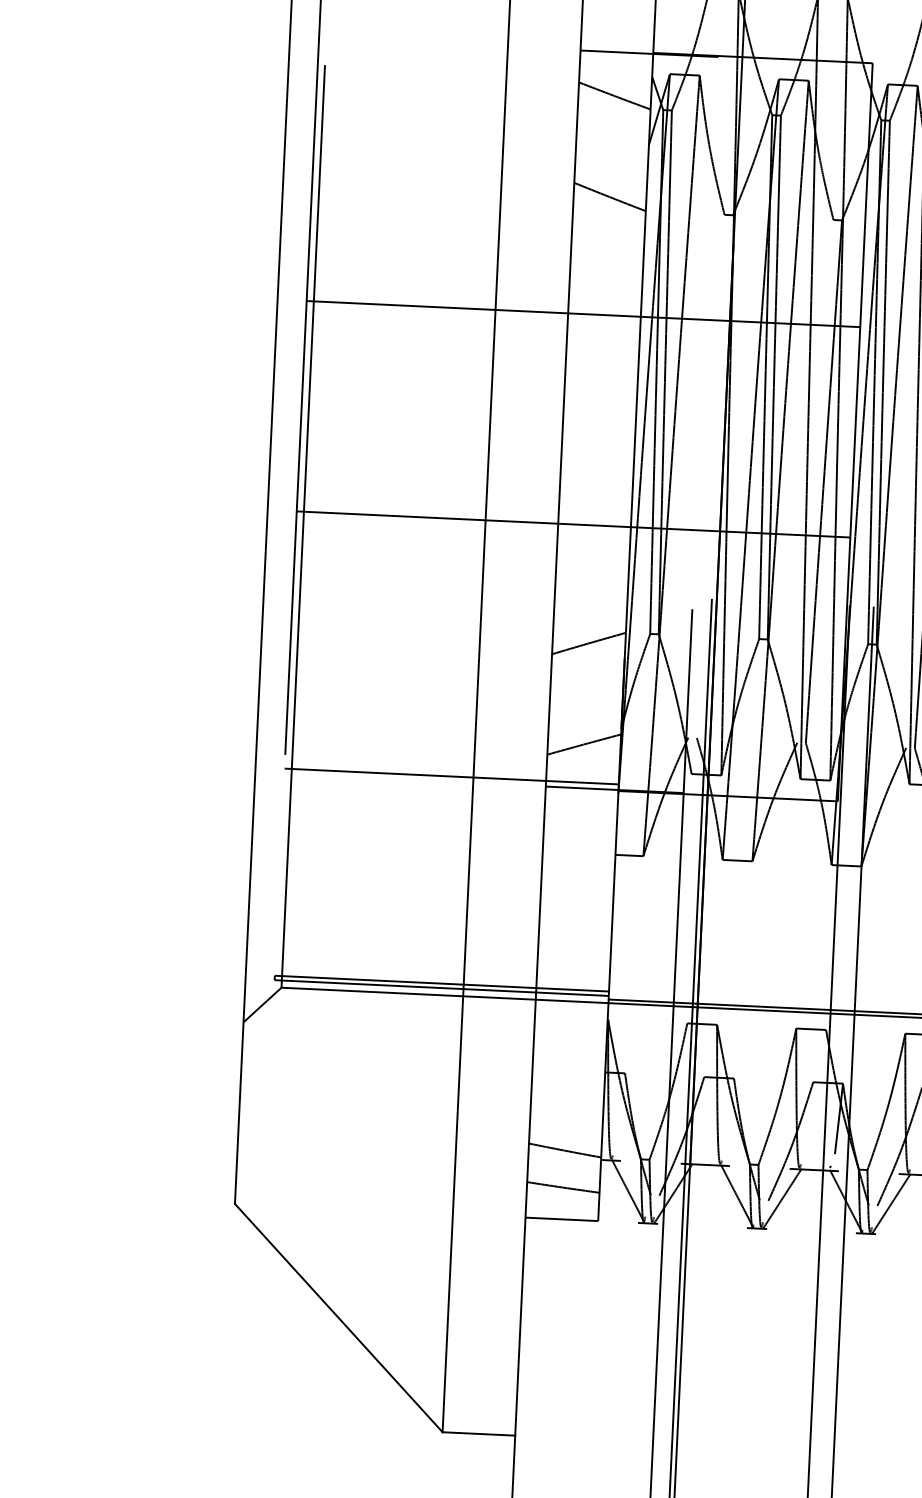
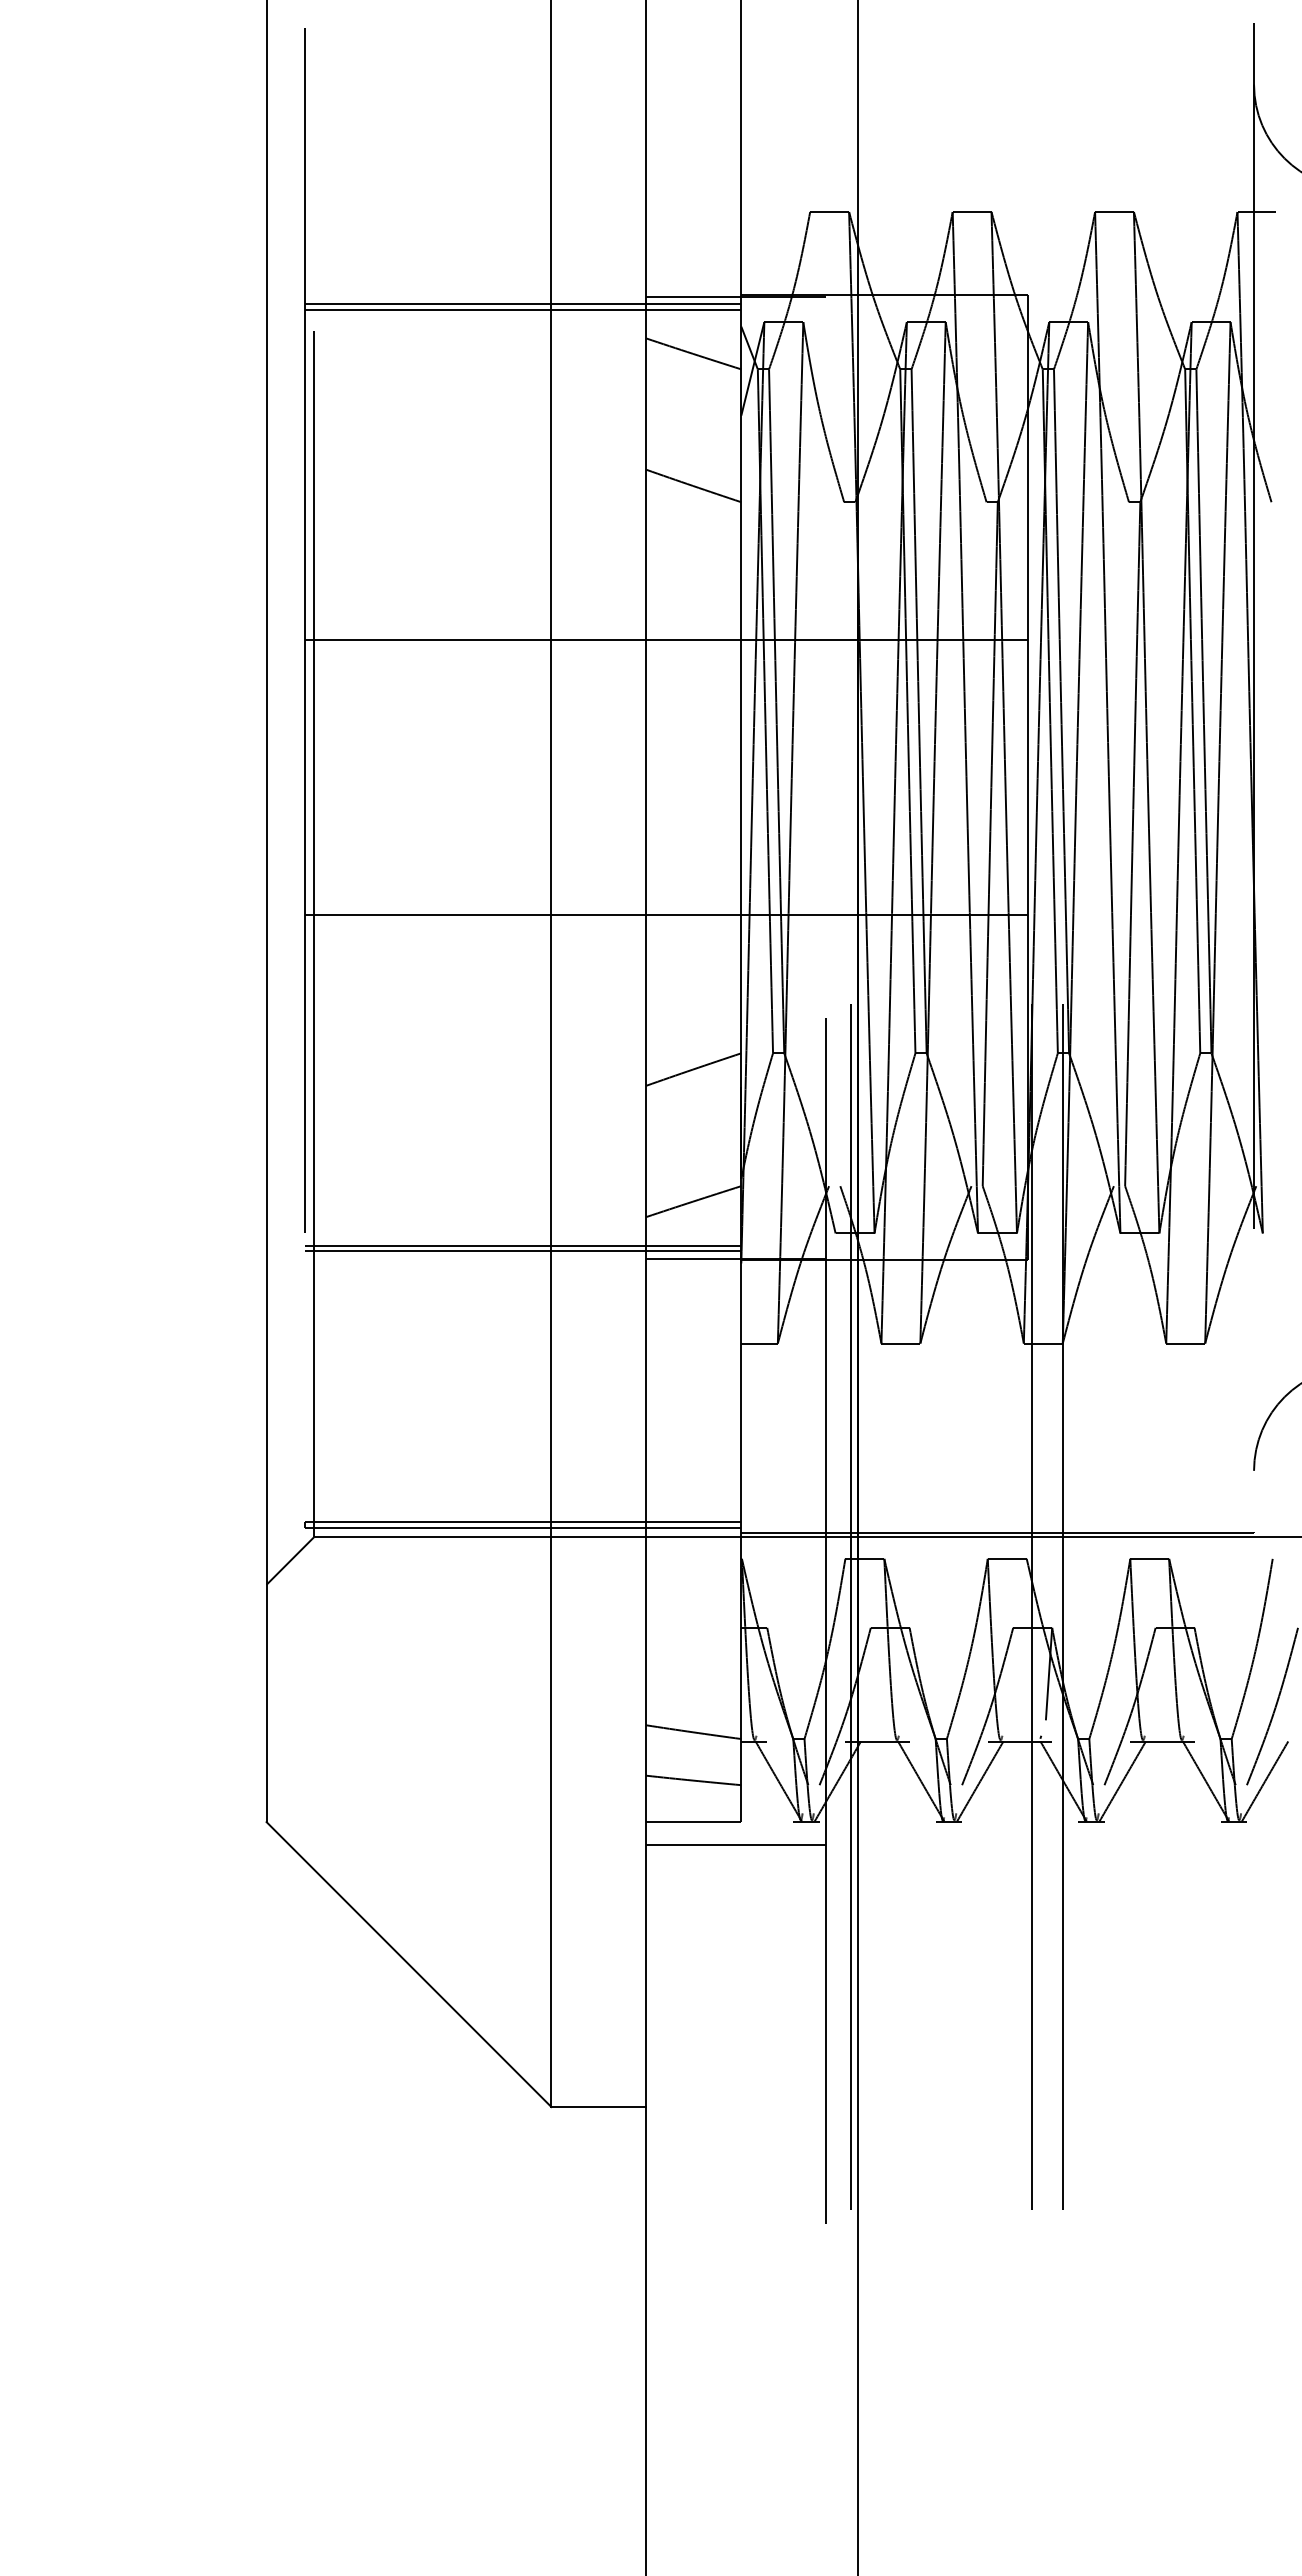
line: (485, 51) -> (522, 304), added
line: (485, 55) -> (522, 309), added
line: (451, 771) -> (522, 1245), added
line: (593, 1238) -> (736, 1844), added

